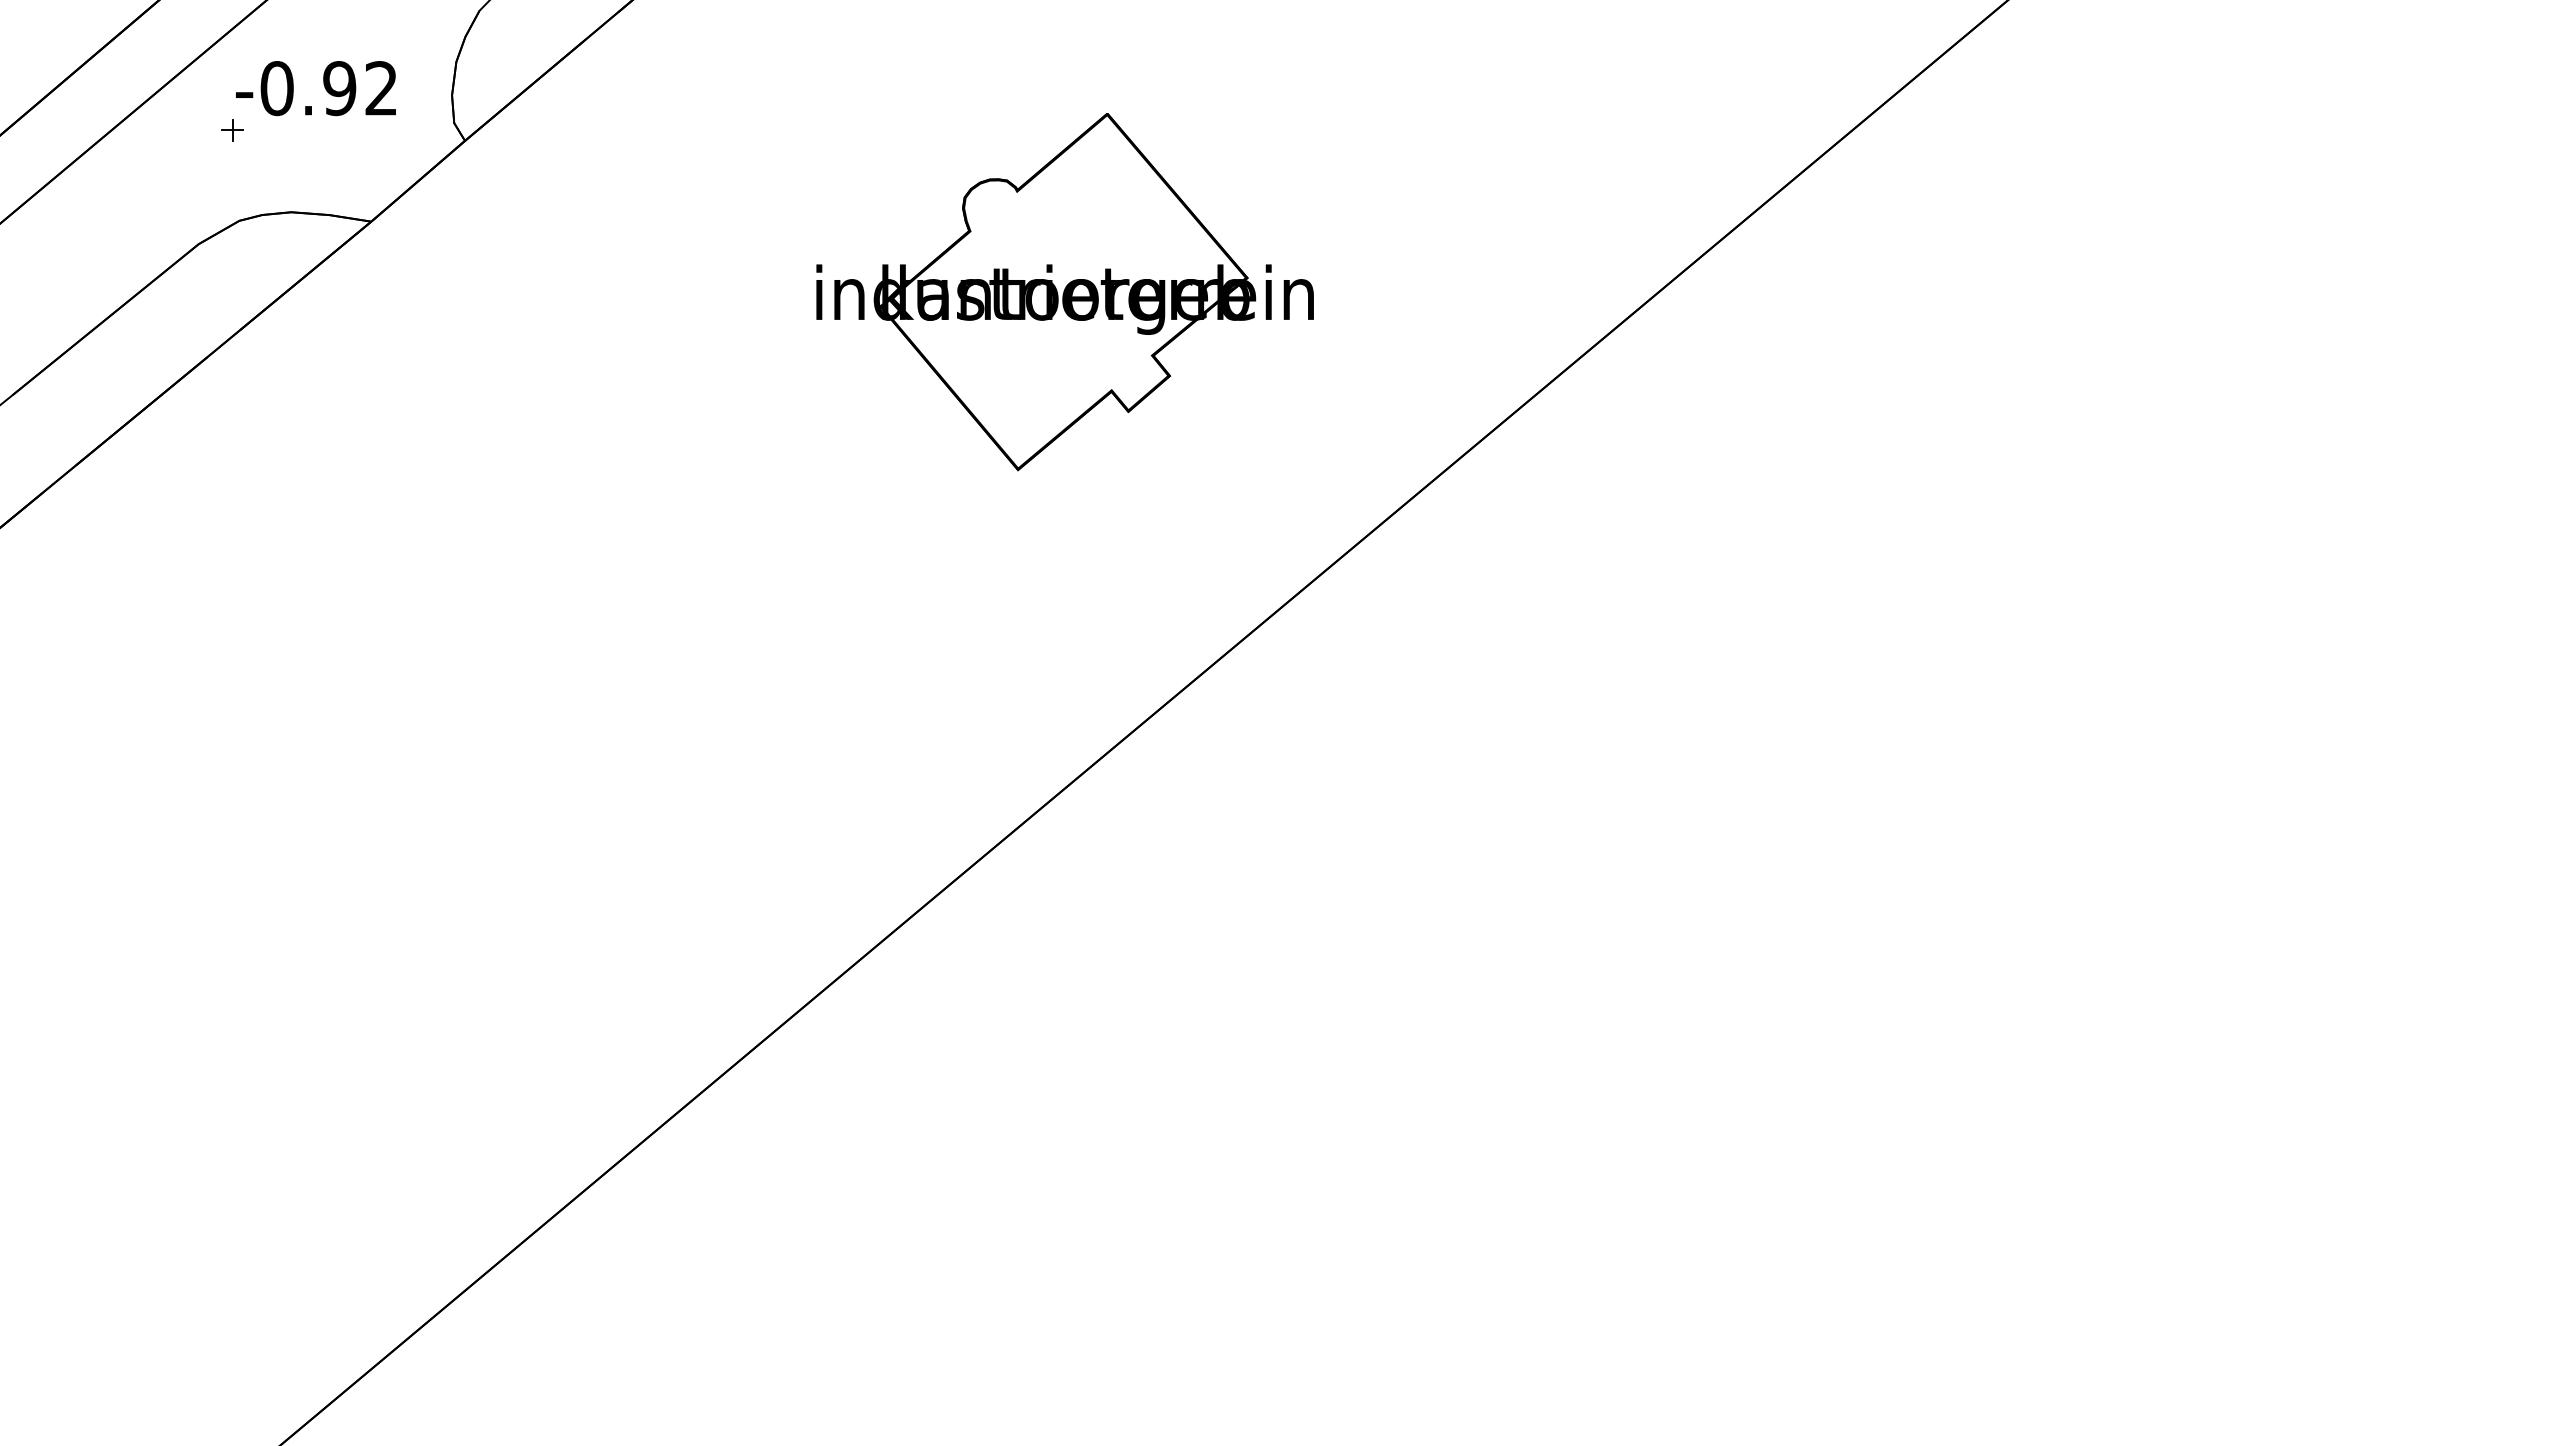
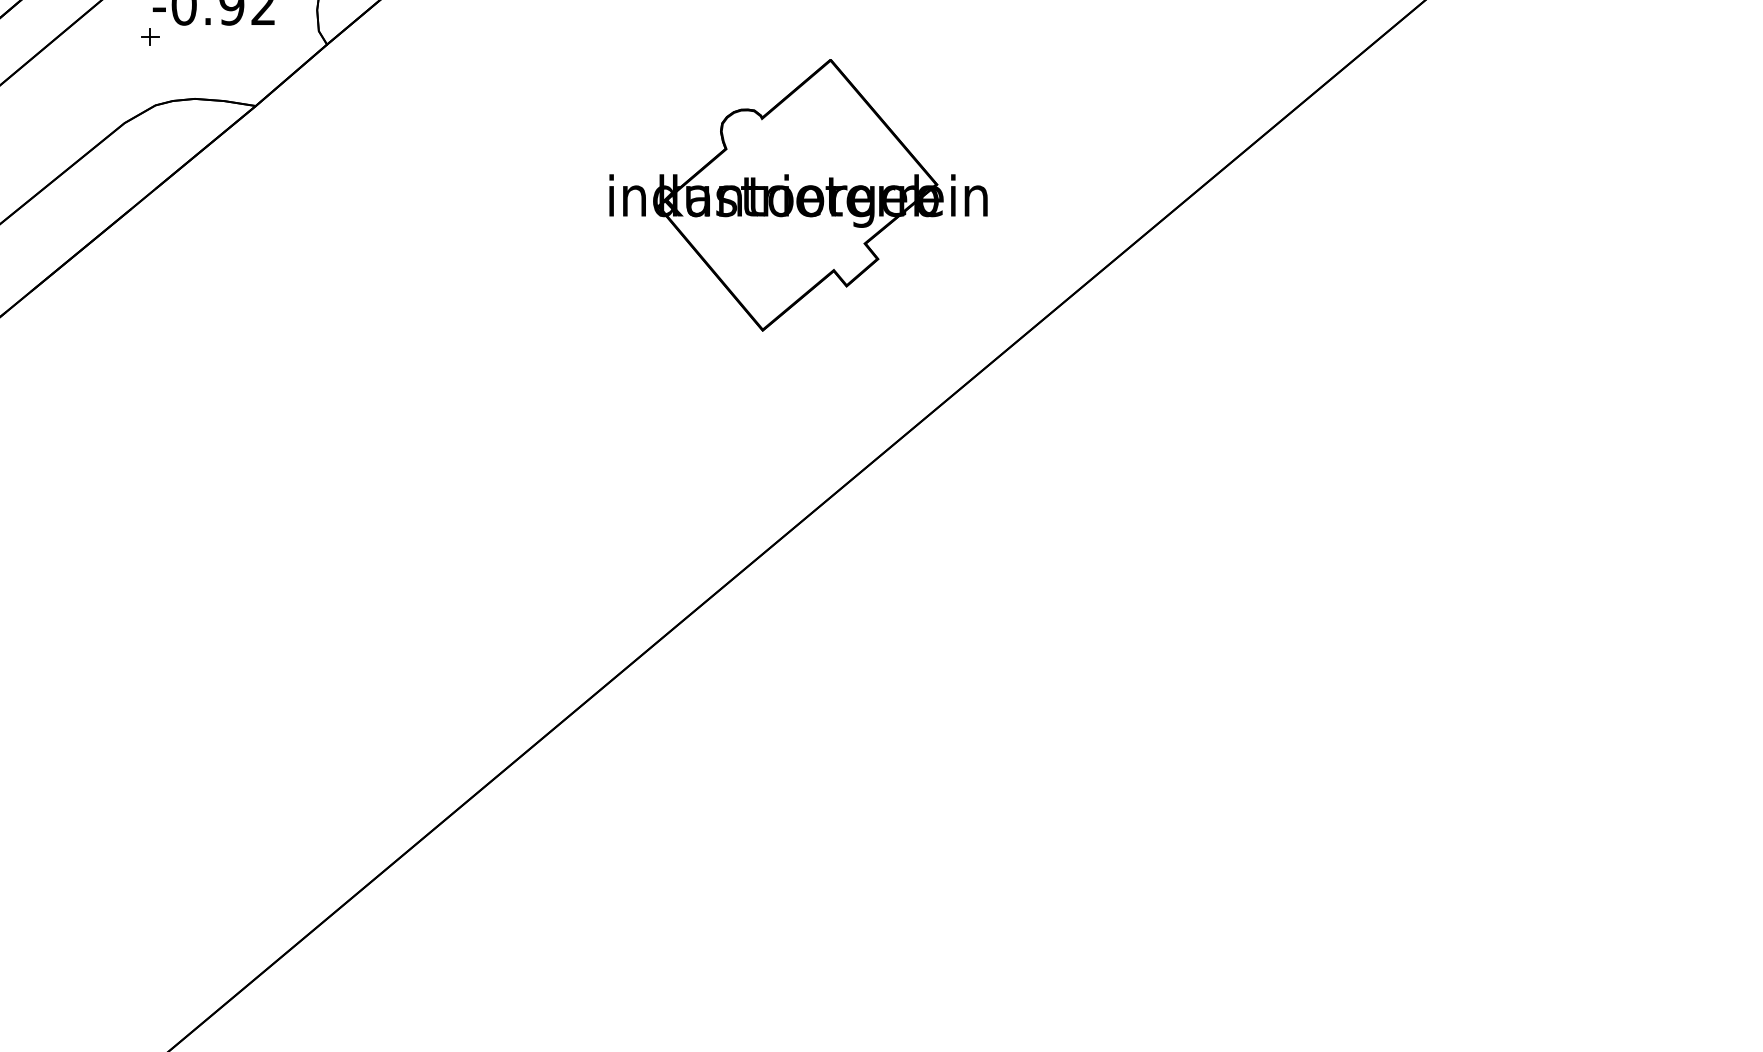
part: (1064, 292) -> (798, 195), moved

